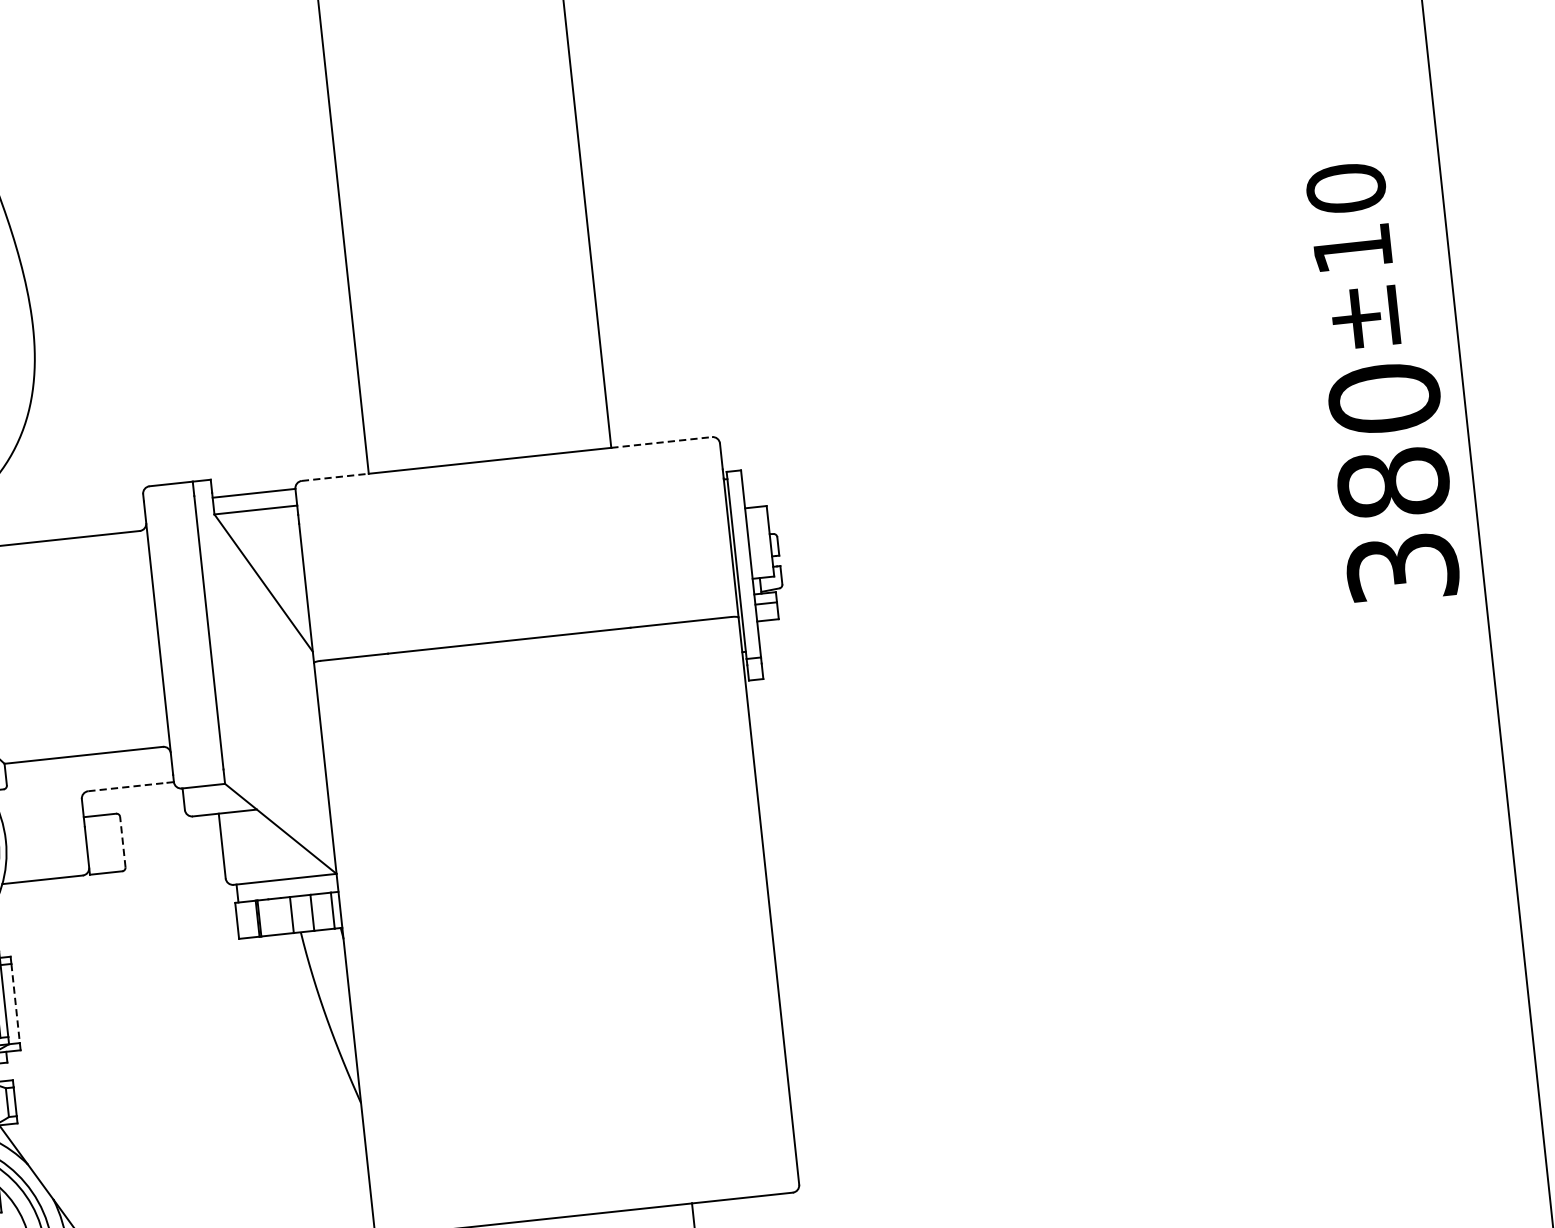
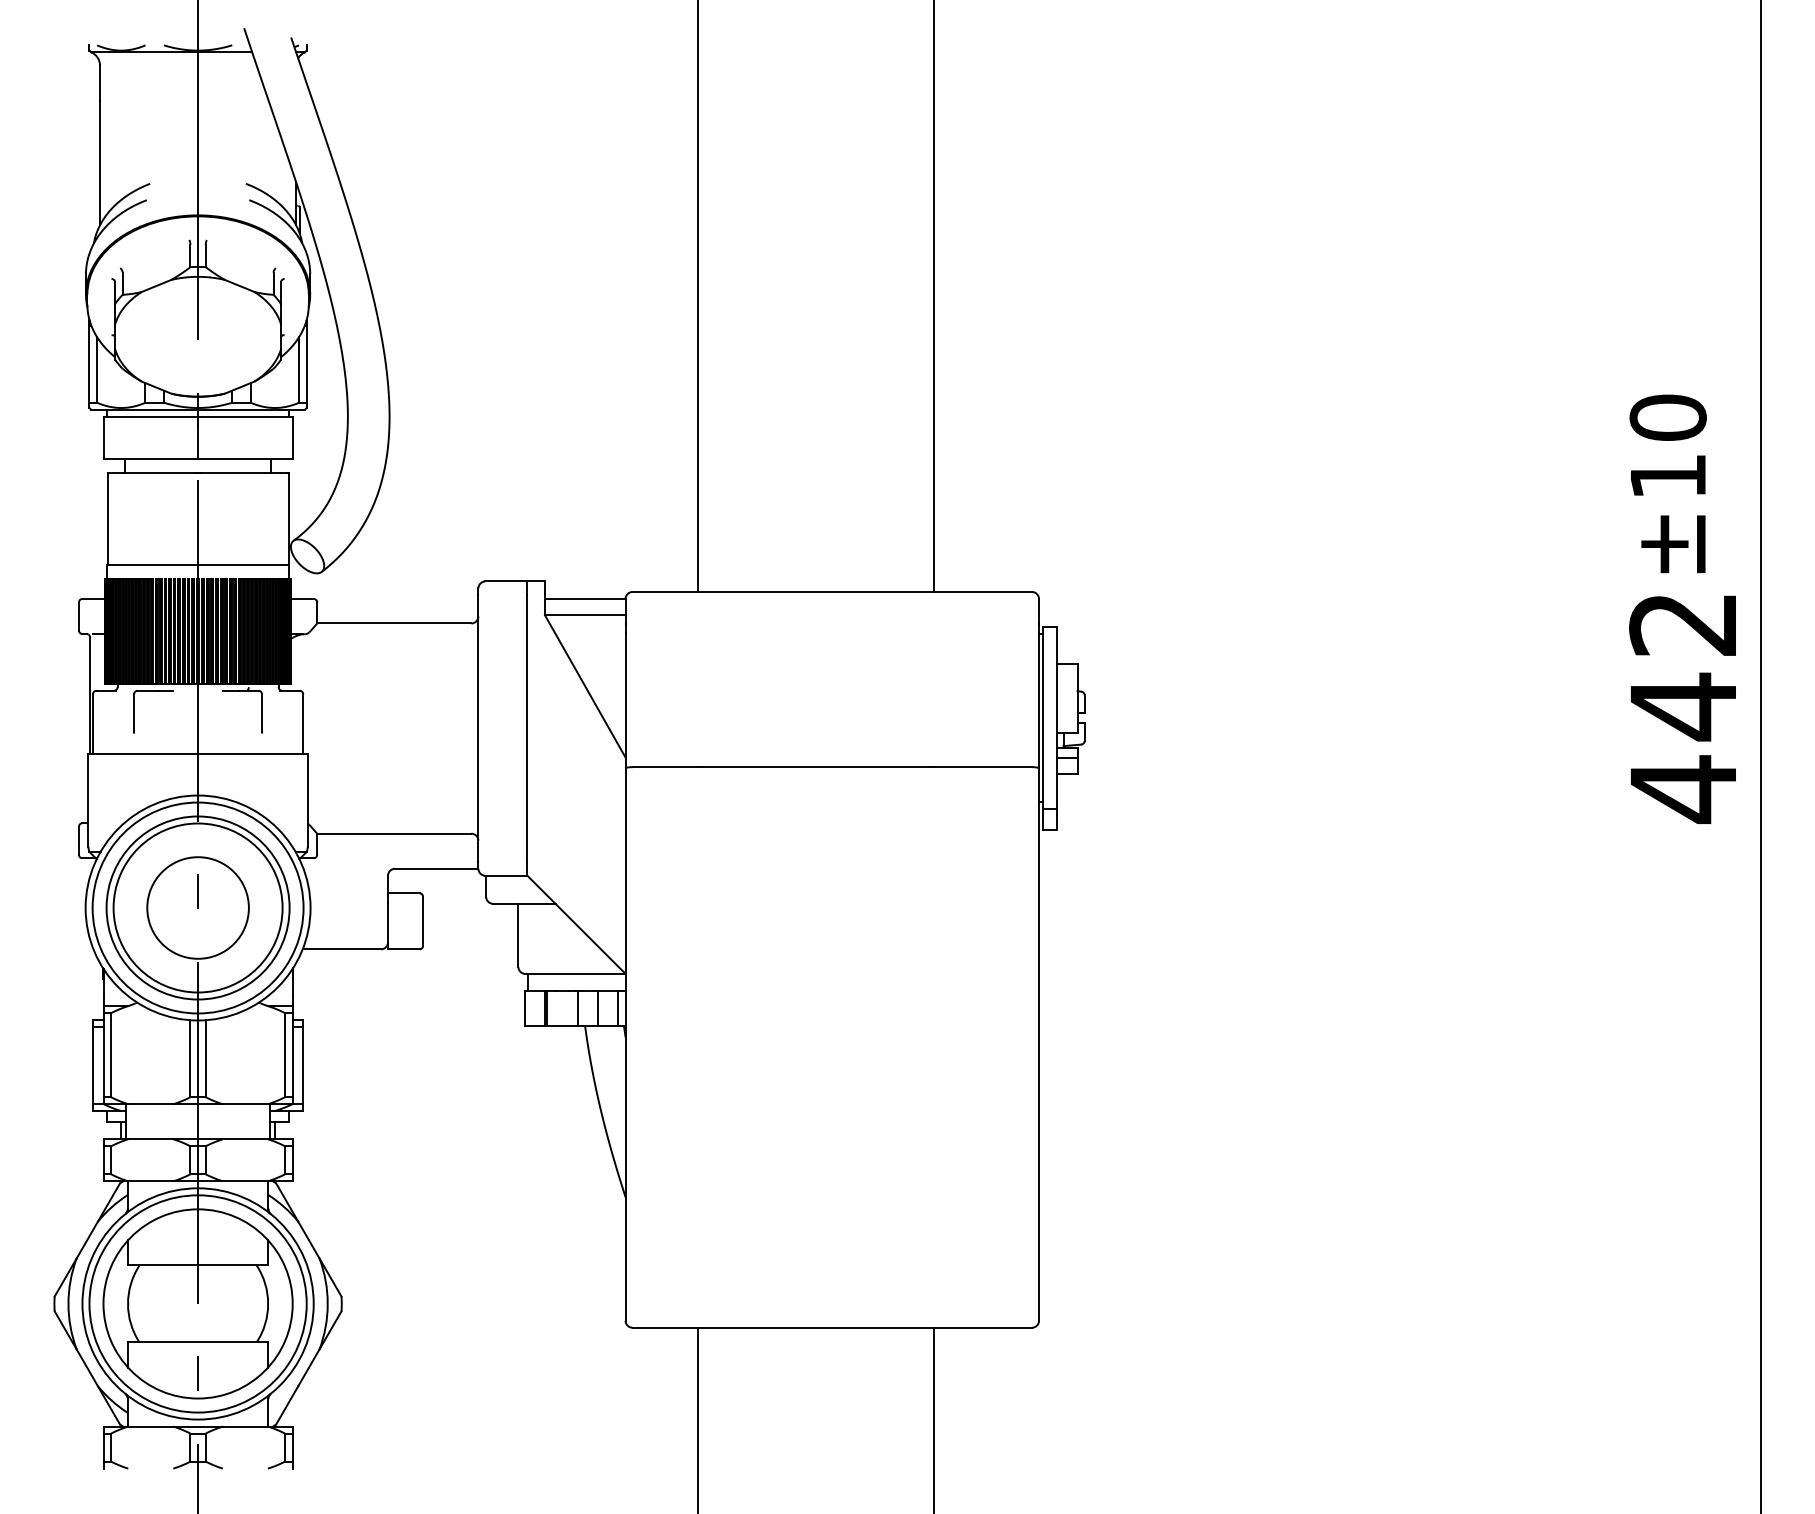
line: (662, 441) -> (983, 591), dashed -> solid
line: (335, 476) -> (665, 591), dashed -> solid
text: (1393, 484) -> (1683, 707), 380 -> 442
line: (127, 786) -> (433, 868), dashed -> solid
line: (123, 842) -> (423, 921), dashed -> solid
line: (15, 1003) -> (303, 1065), dashed -> solid

